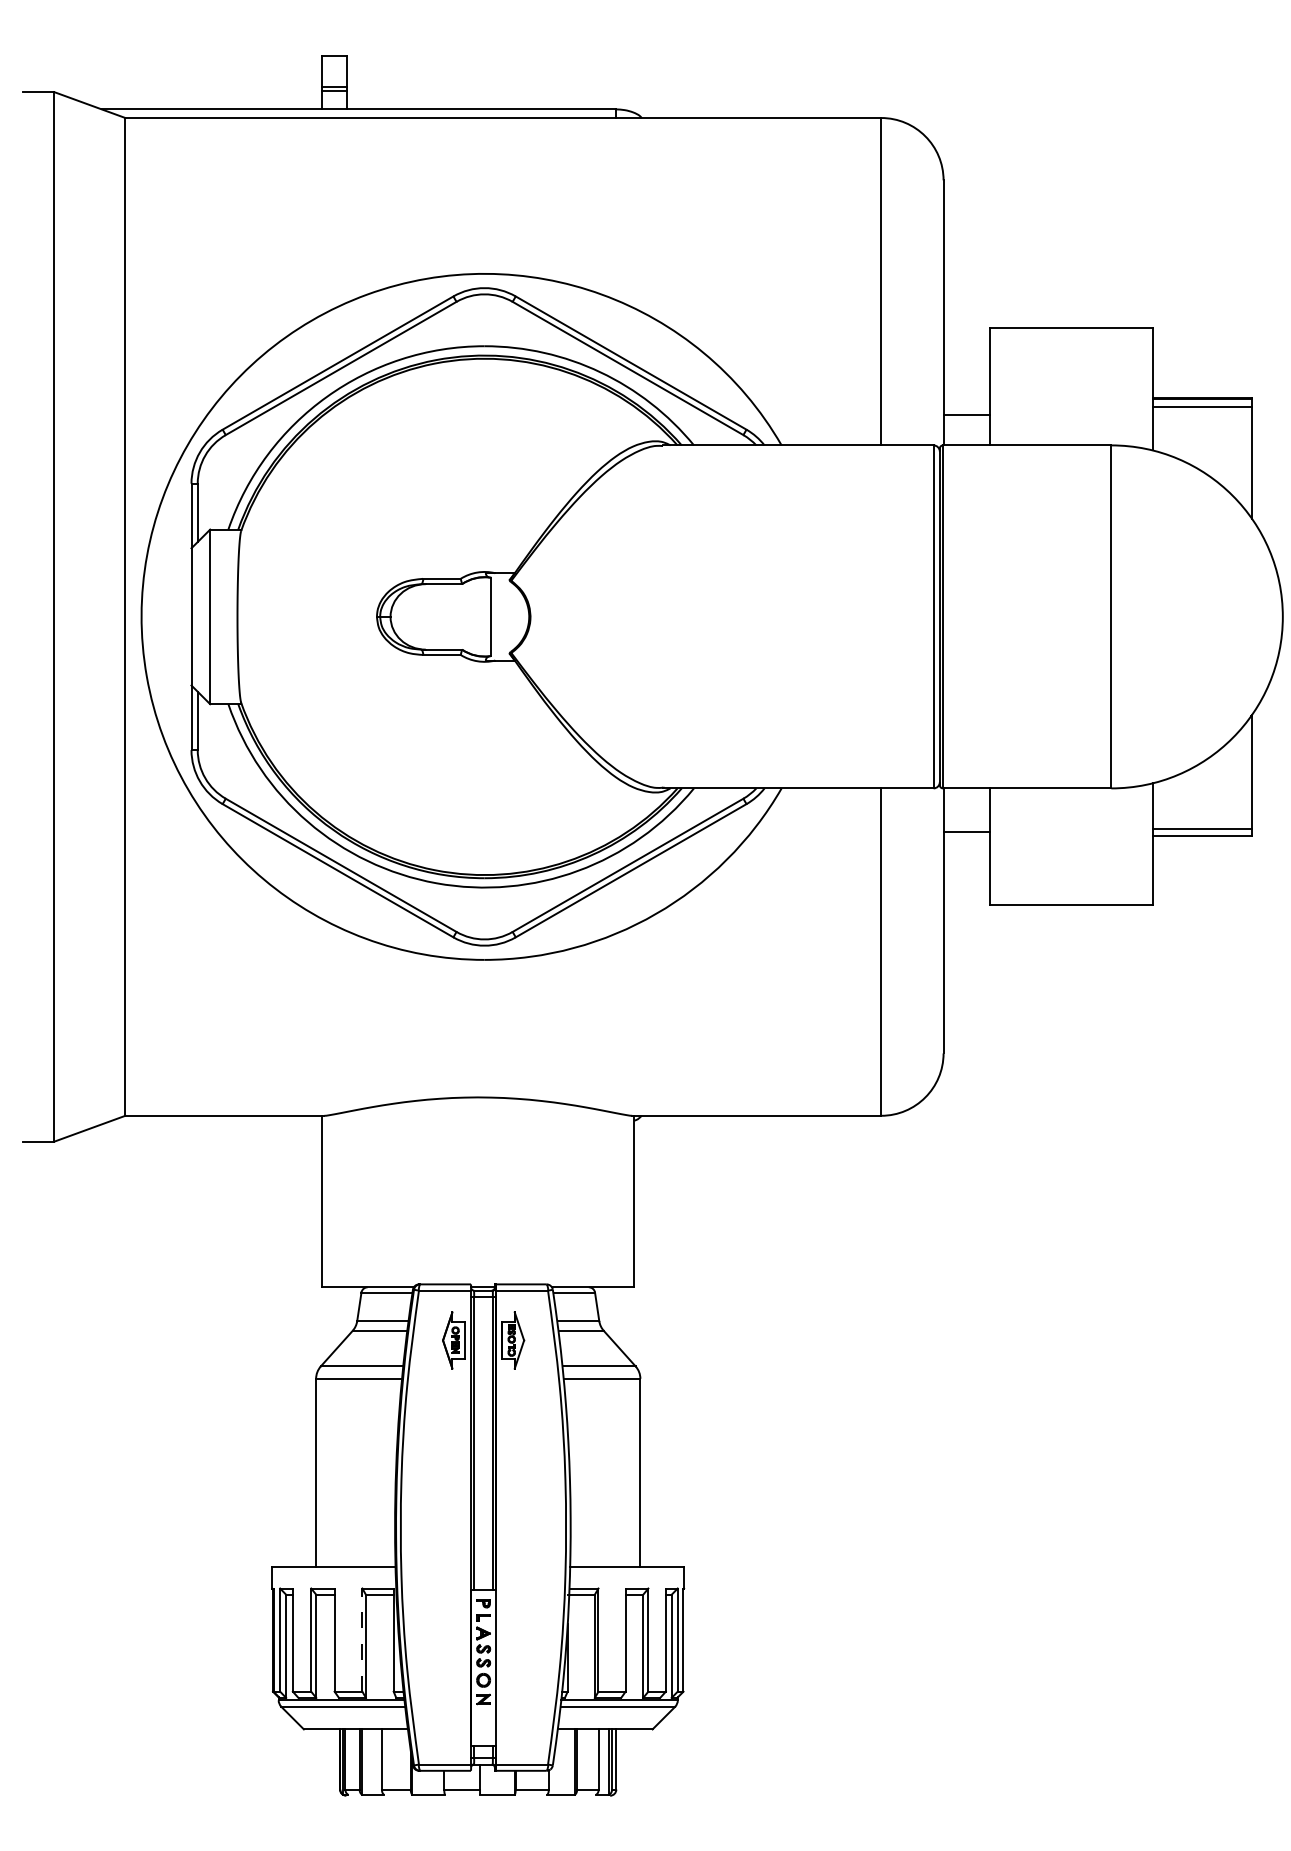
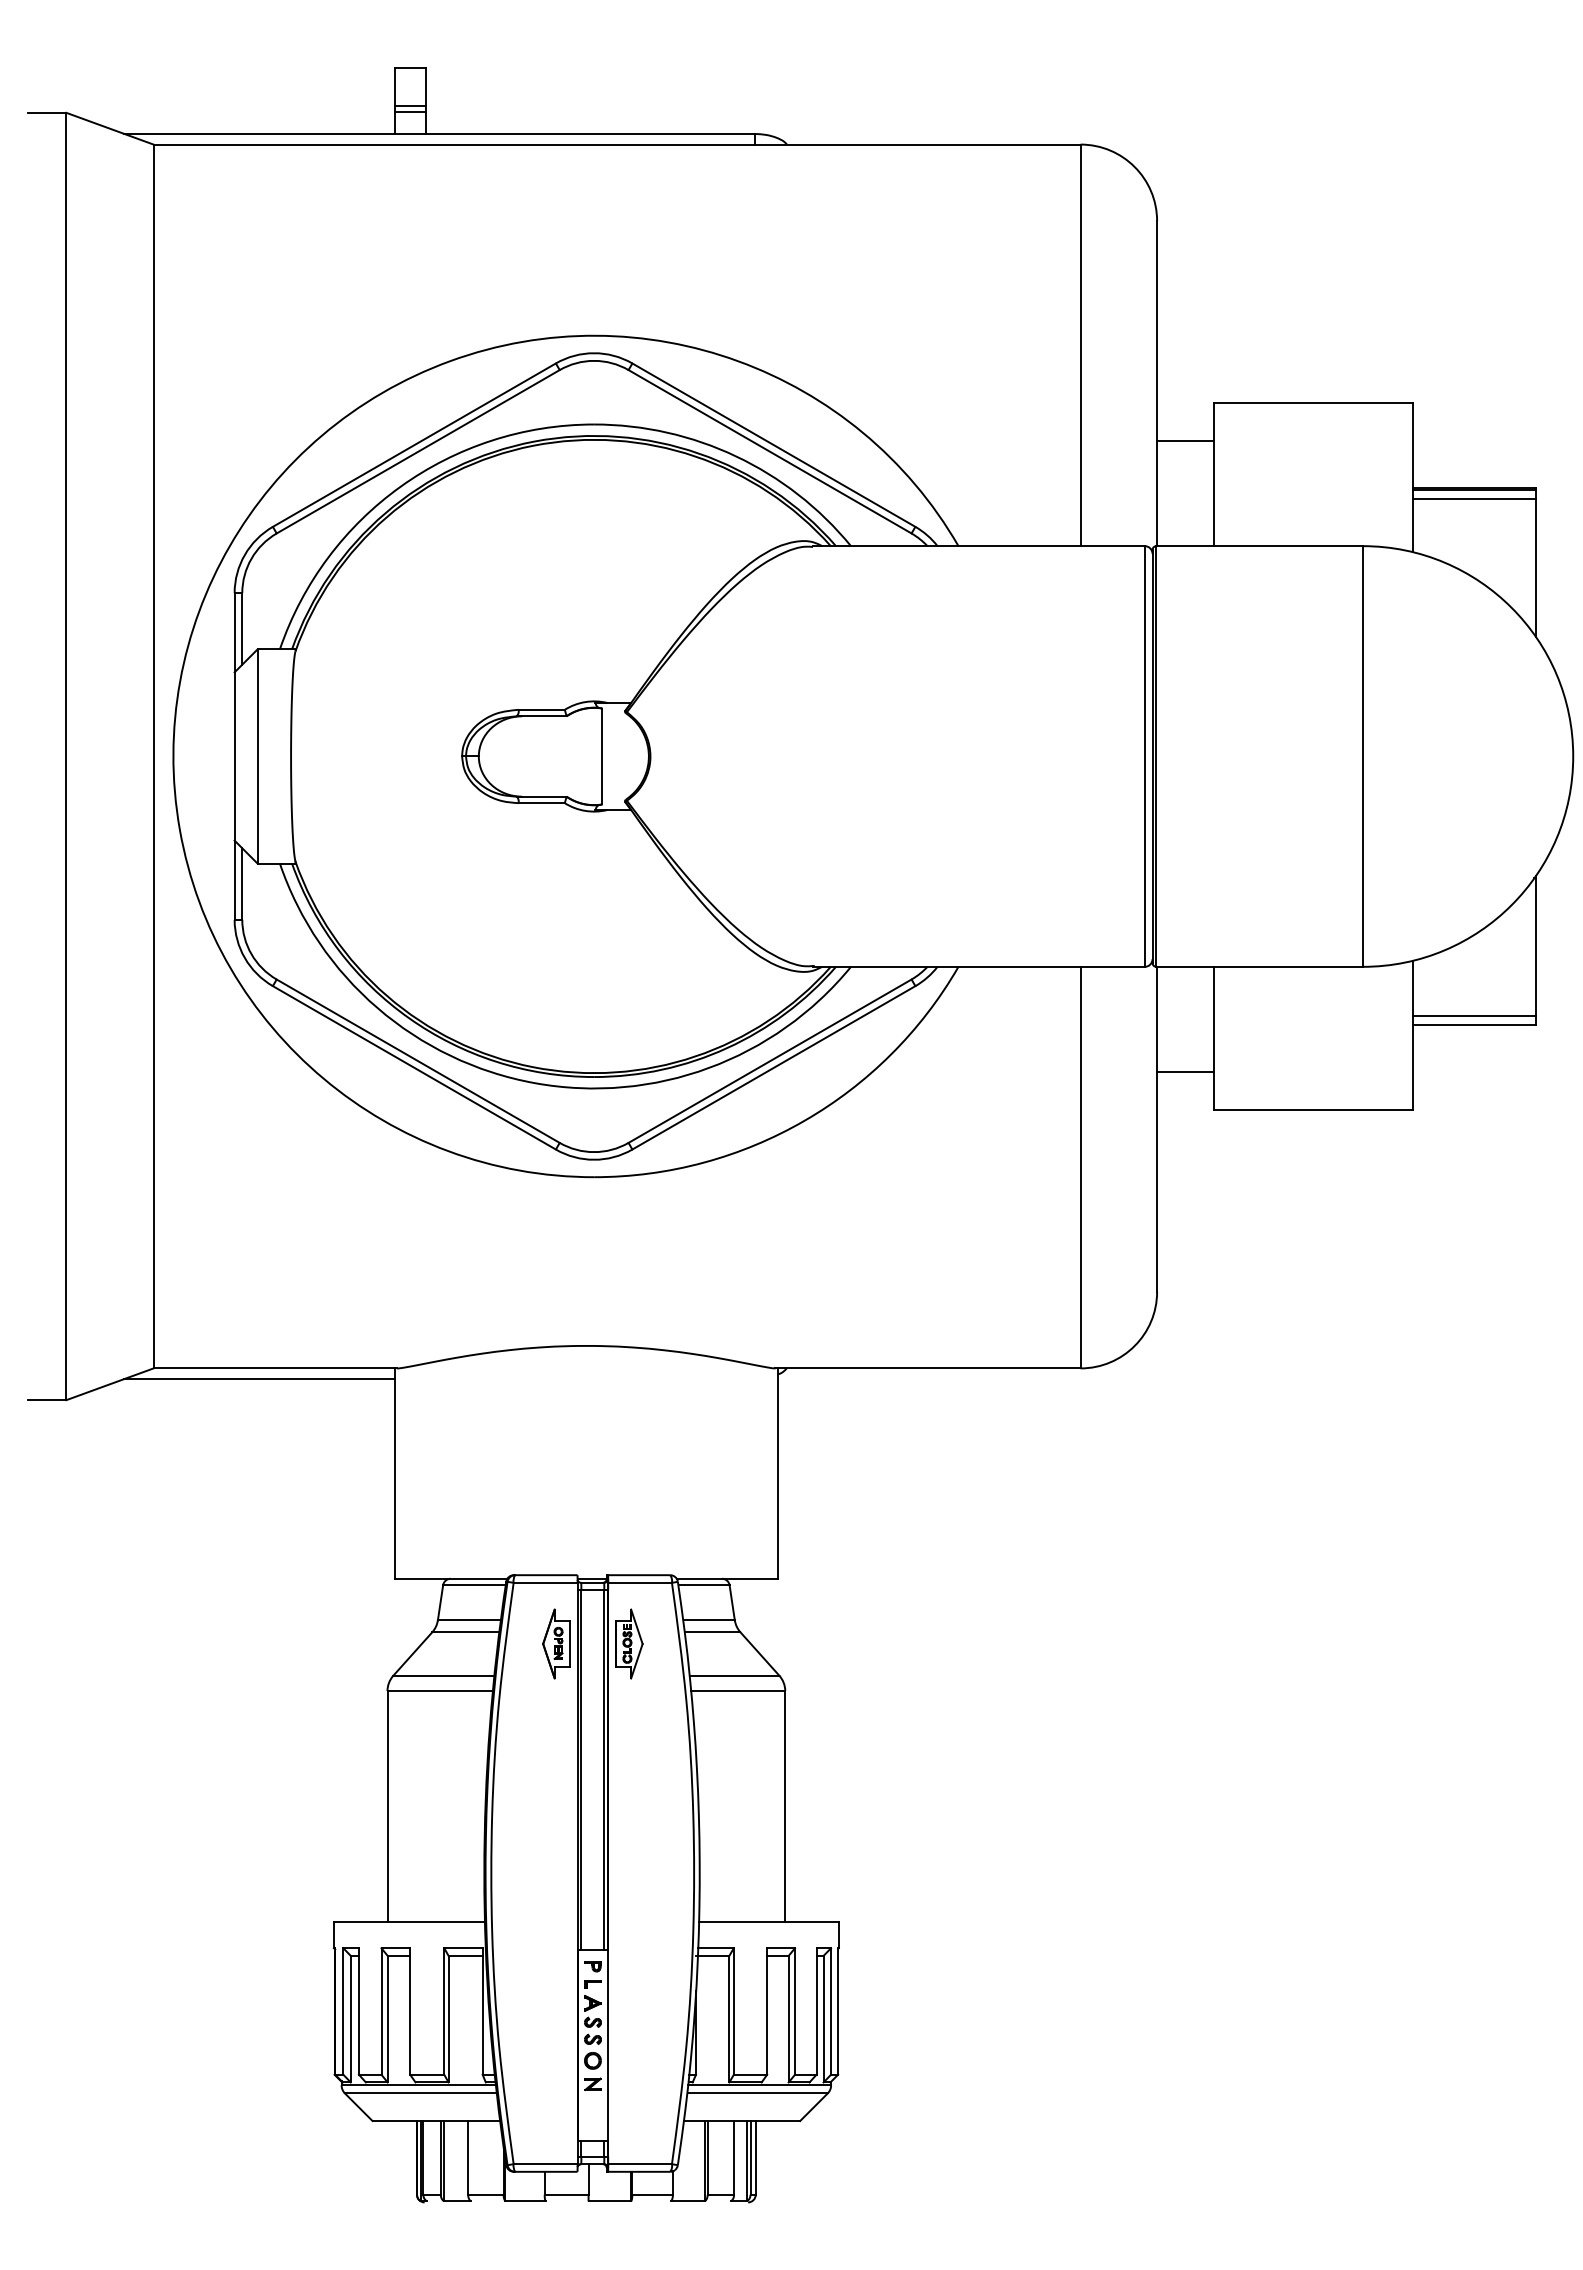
line: (966, 414) -> (1185, 440), moved
line: (966, 832) -> (1185, 1072), moved
line: (211, 1124) -> (259, 1379), added
line: (362, 1640) -> (444, 2011), dashed -> solid

